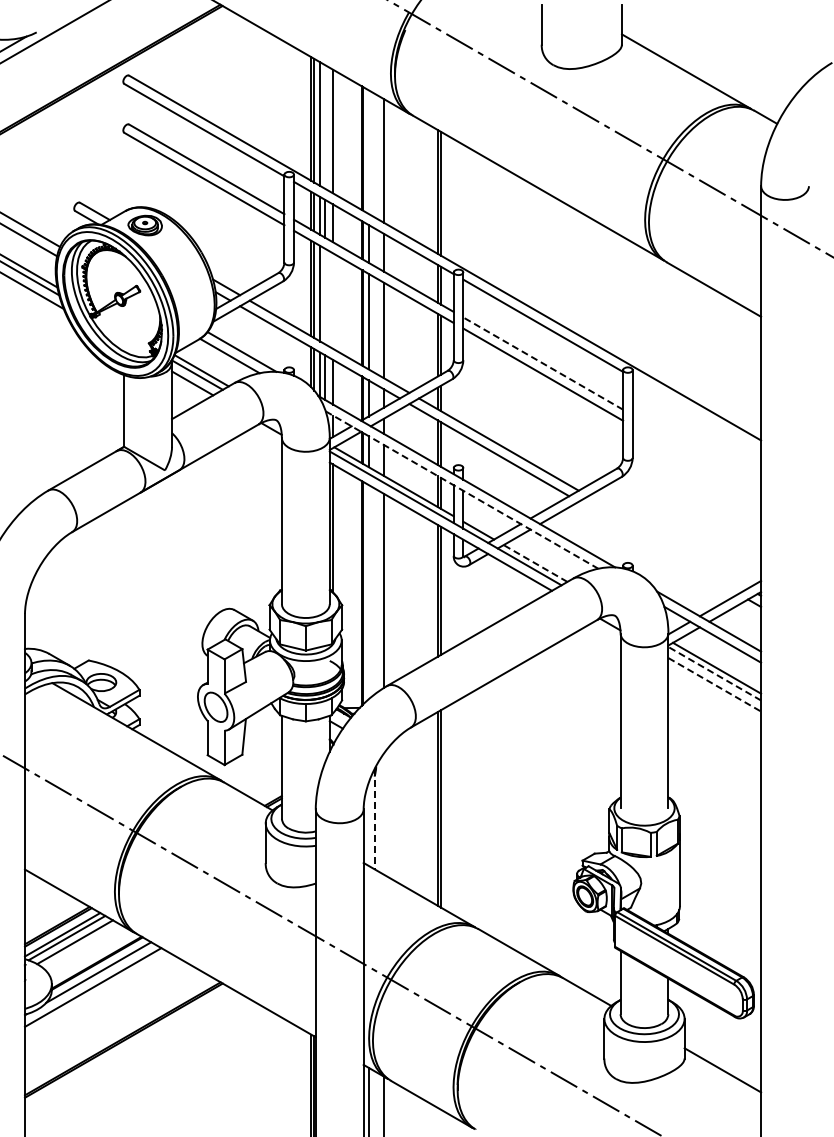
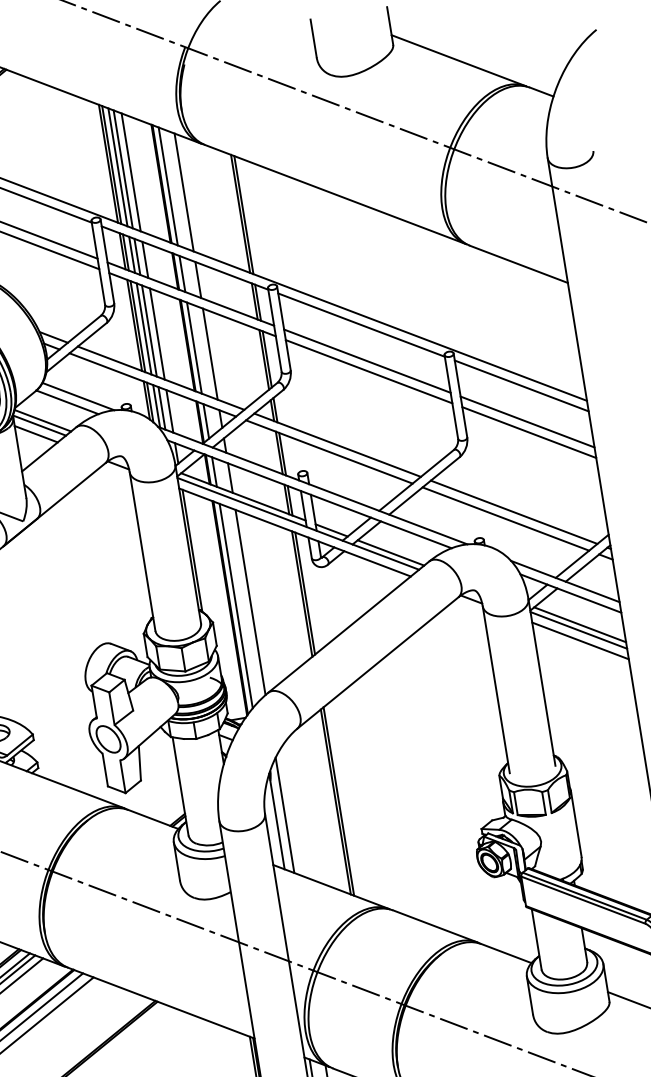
line: (325, 126) -> (123, 168), added
line: (368, 151) -> (168, 185), added
line: (325, 296) -> (149, 330), added
line: (333, 300) -> (157, 333), added
line: (542, 363) -> (366, 361), dashed -> solid
line: (696, 414) -> (521, 386), added
line: (696, 452) -> (527, 422), added
line: (696, 463) -> (528, 432), added
line: (462, 490) -> (310, 494), dashed -> solid
line: (668, 542) -> (514, 512), added
line: (658, 547) -> (505, 518), added
line: (535, 563) -> (390, 552), dashed -> solid
line: (368, 592) -> (236, 606), added
line: (714, 673) -> (578, 630), dashed -> solid
line: (715, 685) -> (581, 641), dashed -> solid
line: (383, 813) -> (284, 814), added
line: (374, 819) -> (276, 821), dashed -> solid

